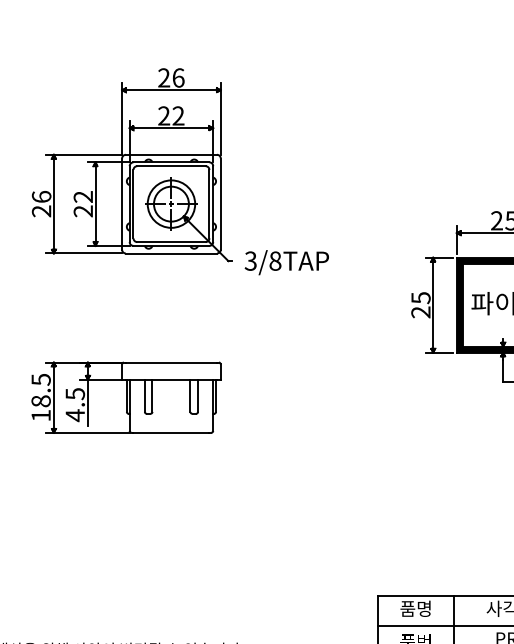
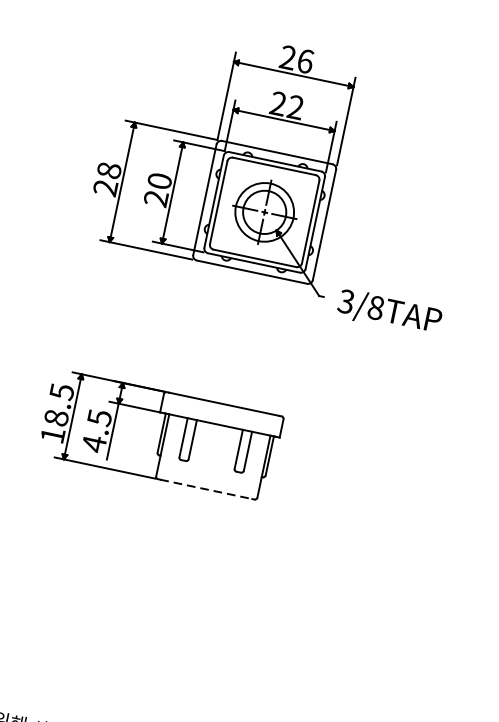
text: (41, 196) -> (109, 169), 26 -> 28
text: (83, 196) -> (160, 180), 22 -> 20
line: (171, 432) -> (206, 489), solid -> dashed

